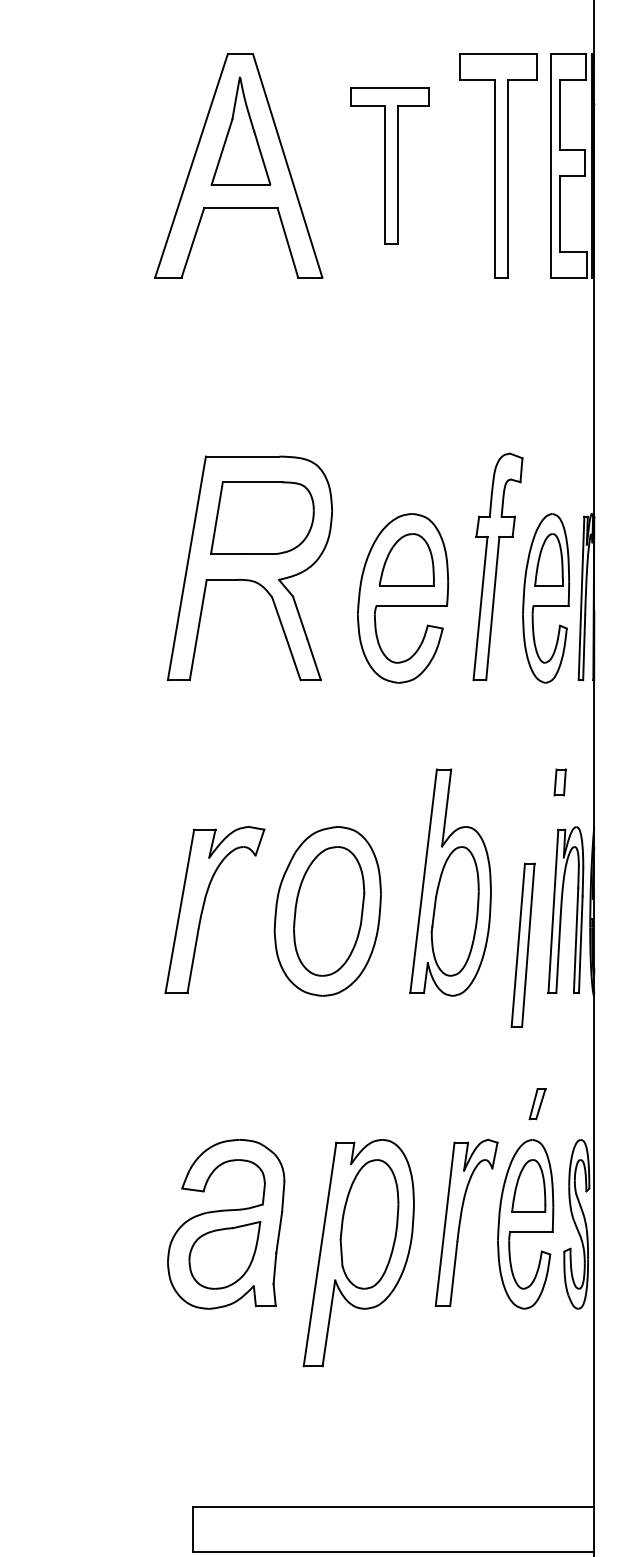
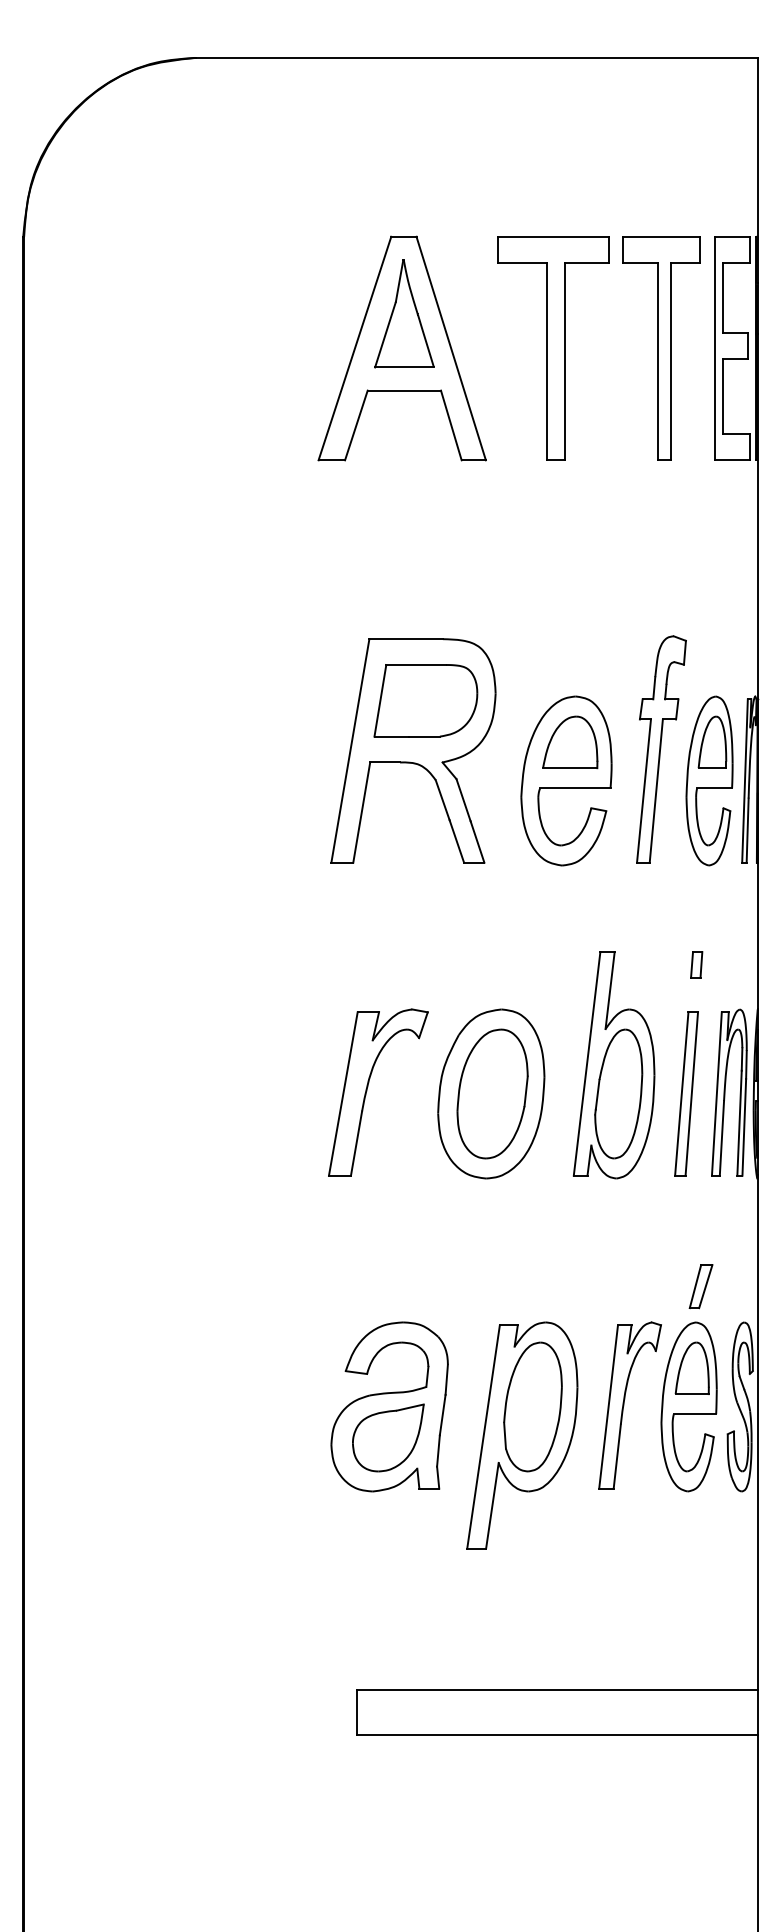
part: (390, 165) -> (553, 348), size x1.43
part: (560, 781) -> (696, 964), moved
part: (523, 944) -> (686, 1093), moved
part: (537, 1103) -> (700, 1286), size x1.43

